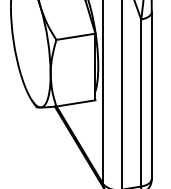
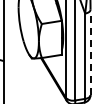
line: (151, 95) -> (90, 52), solid -> dashed

